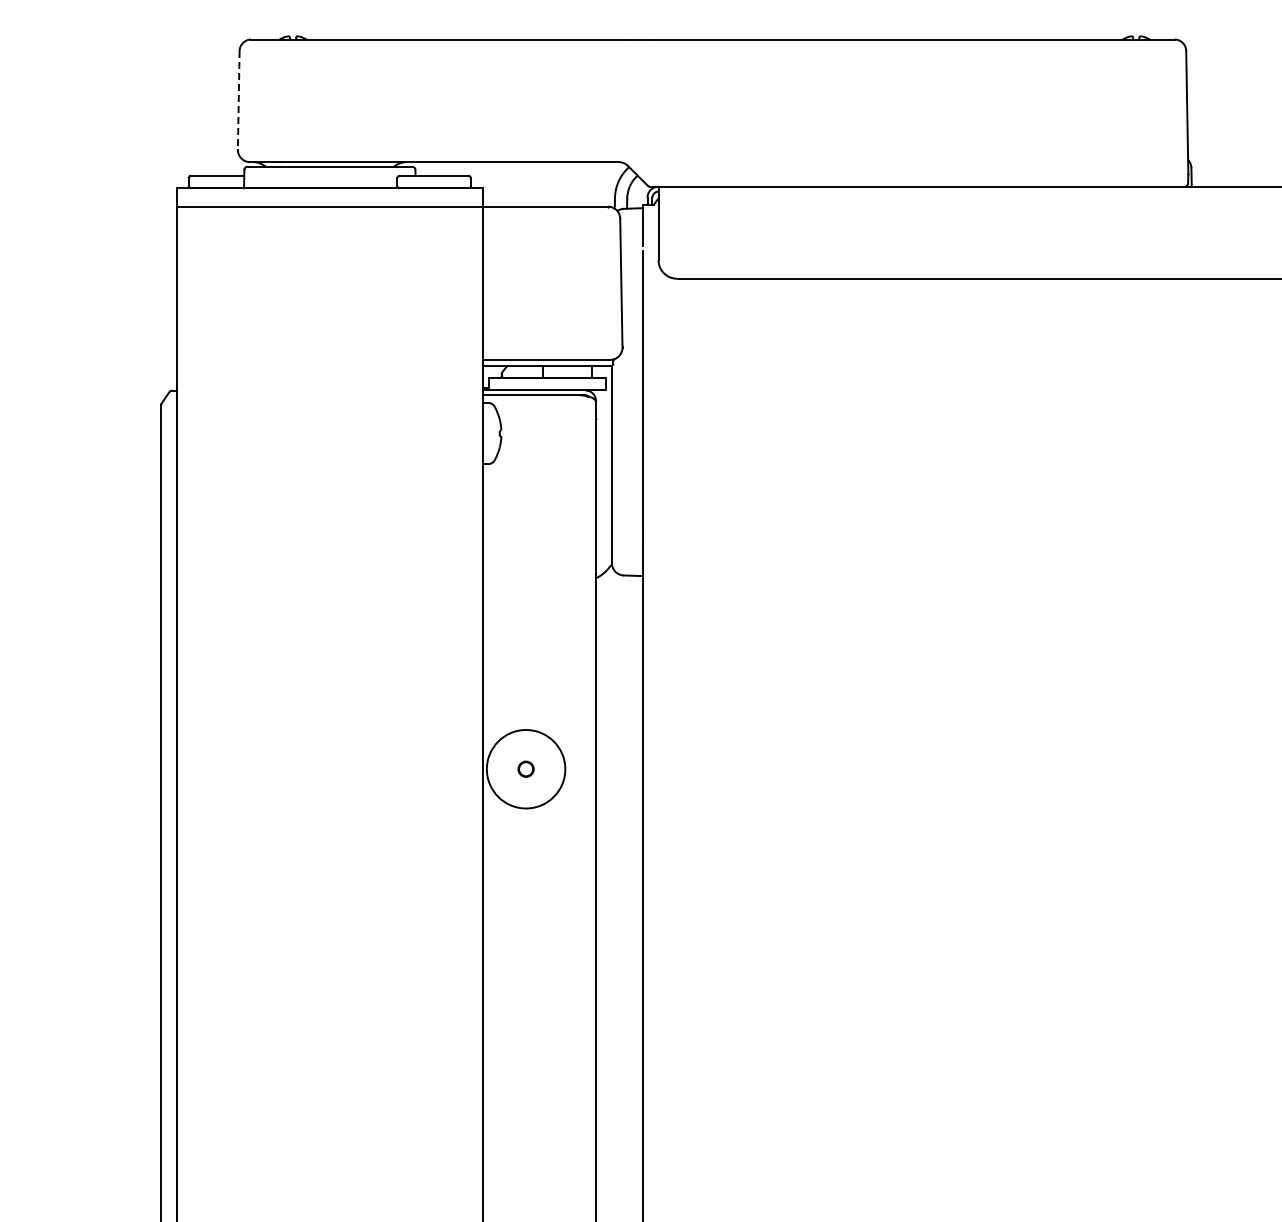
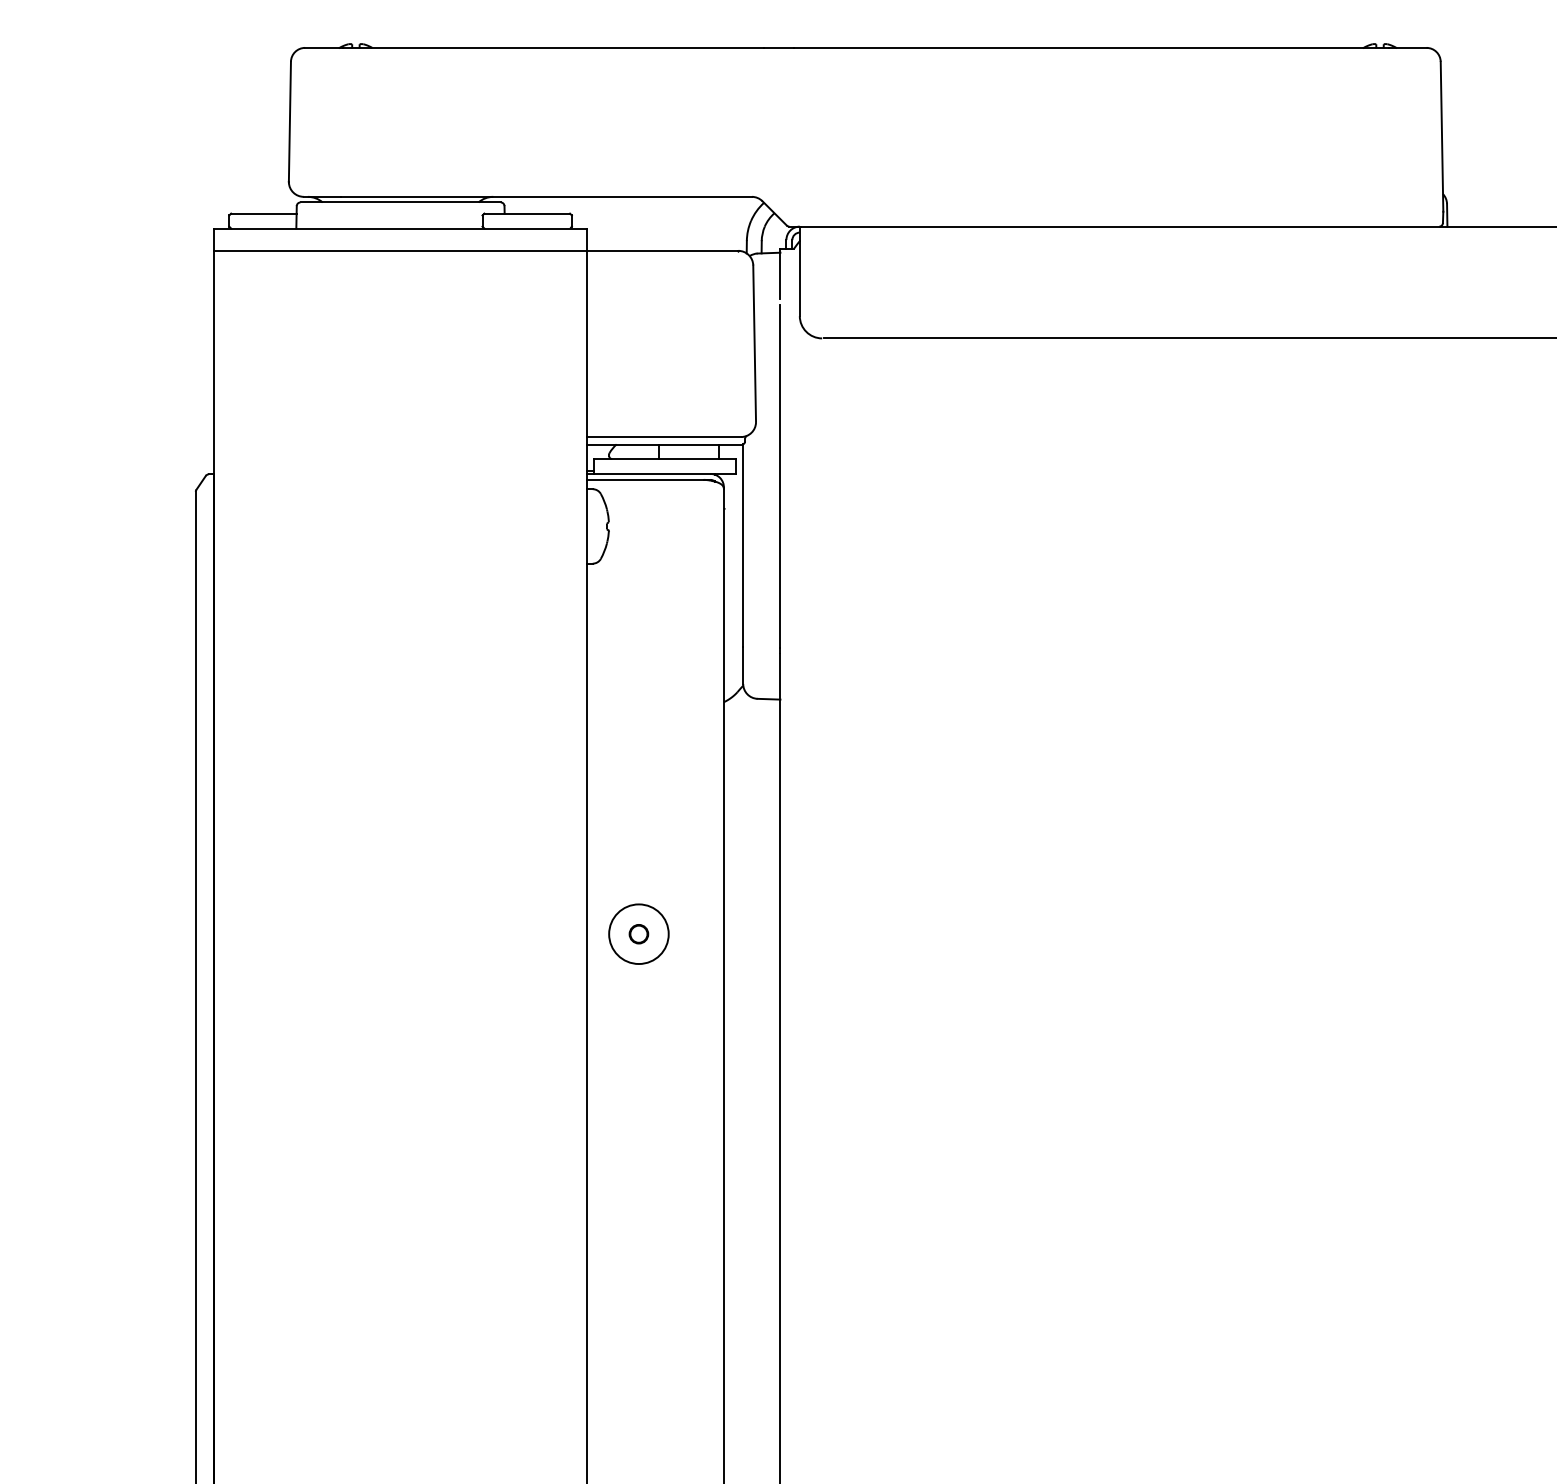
line: (238, 100) -> (289, 121), dashed -> solid
circle: (525, 768) -> (638, 933), size x0.62

